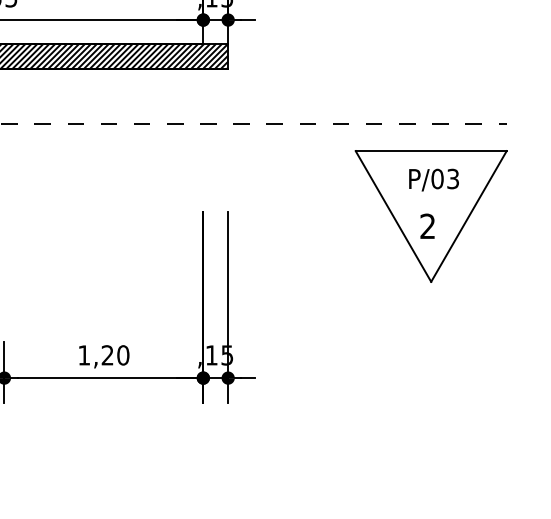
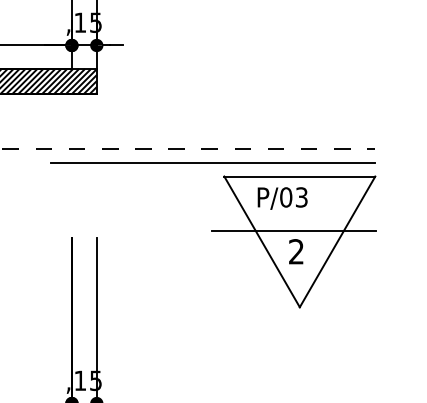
line: (344, 137) -> (213, 162), added
text: (433, 179) -> (282, 197), moved
line: (425, 206) -> (294, 231), added

